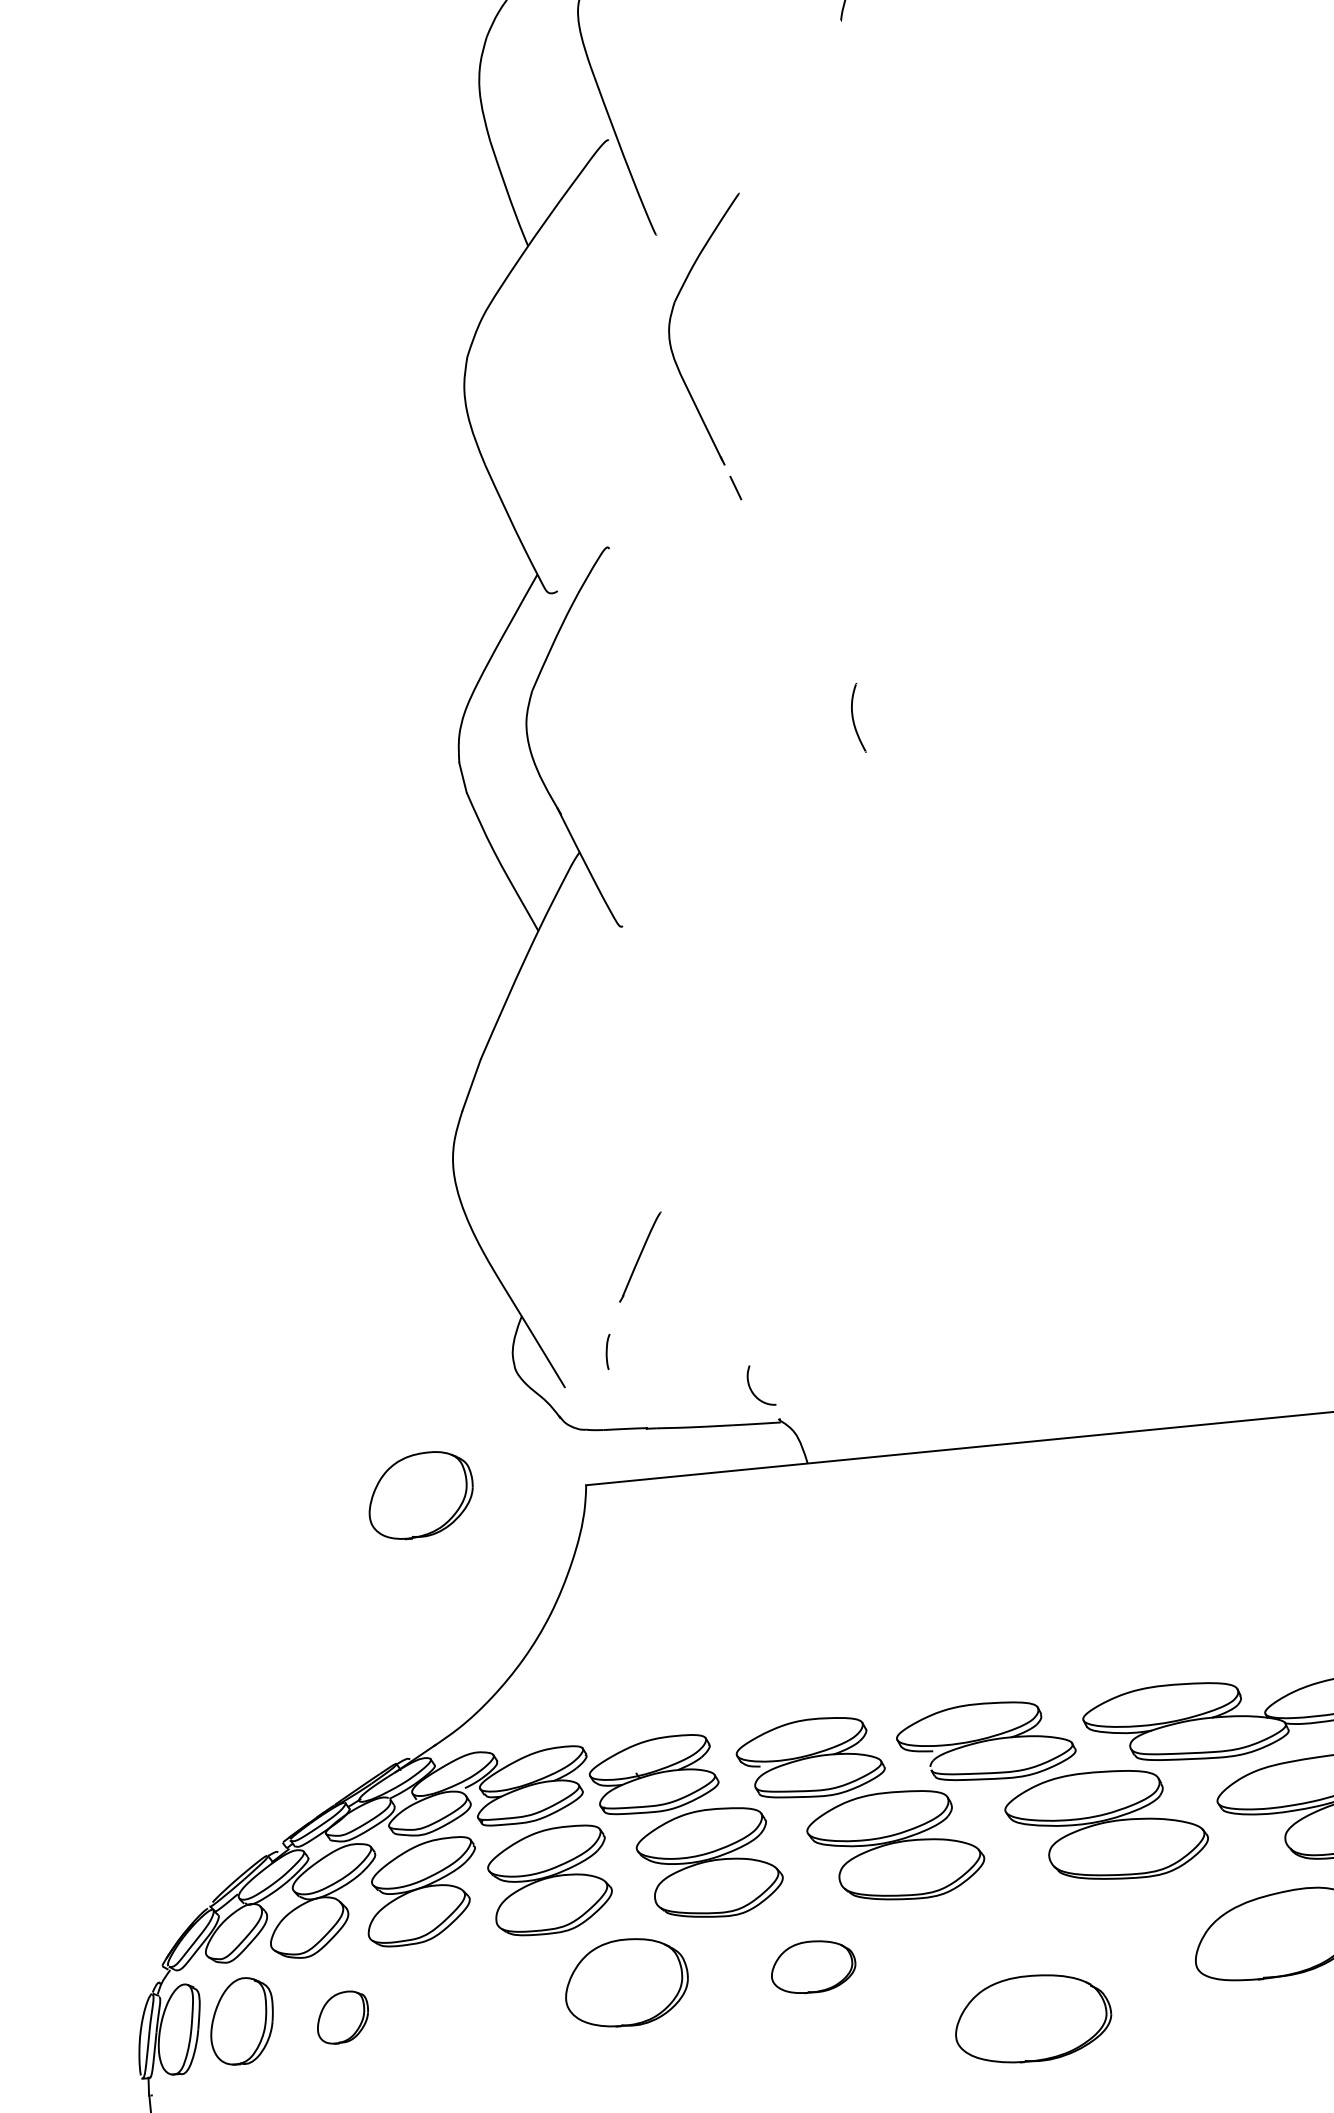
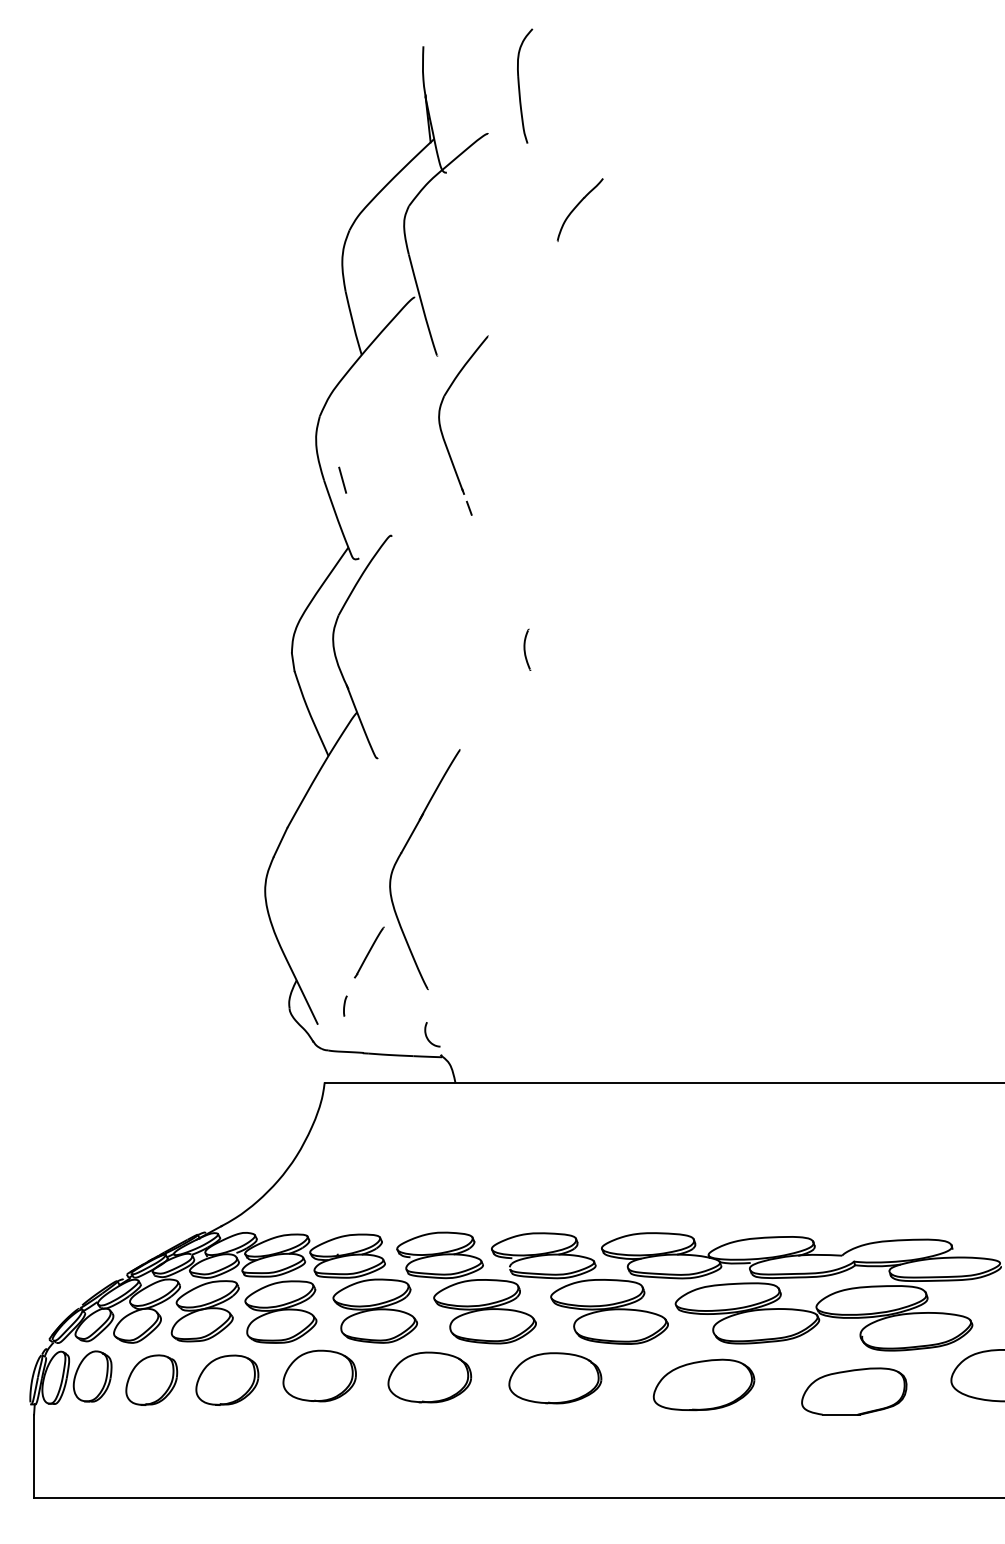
line: (516, 460) -> (342, 479), added
part: (679, 1083) -> (402, 853), added
part: (420, 1494) -> (227, 1379), moved
part: (812, 1967) -> (429, 1377), size x1.67
part: (342, 2016) -> (151, 1379), size x1.67
part: (1033, 2018) -> (555, 1378), moved

